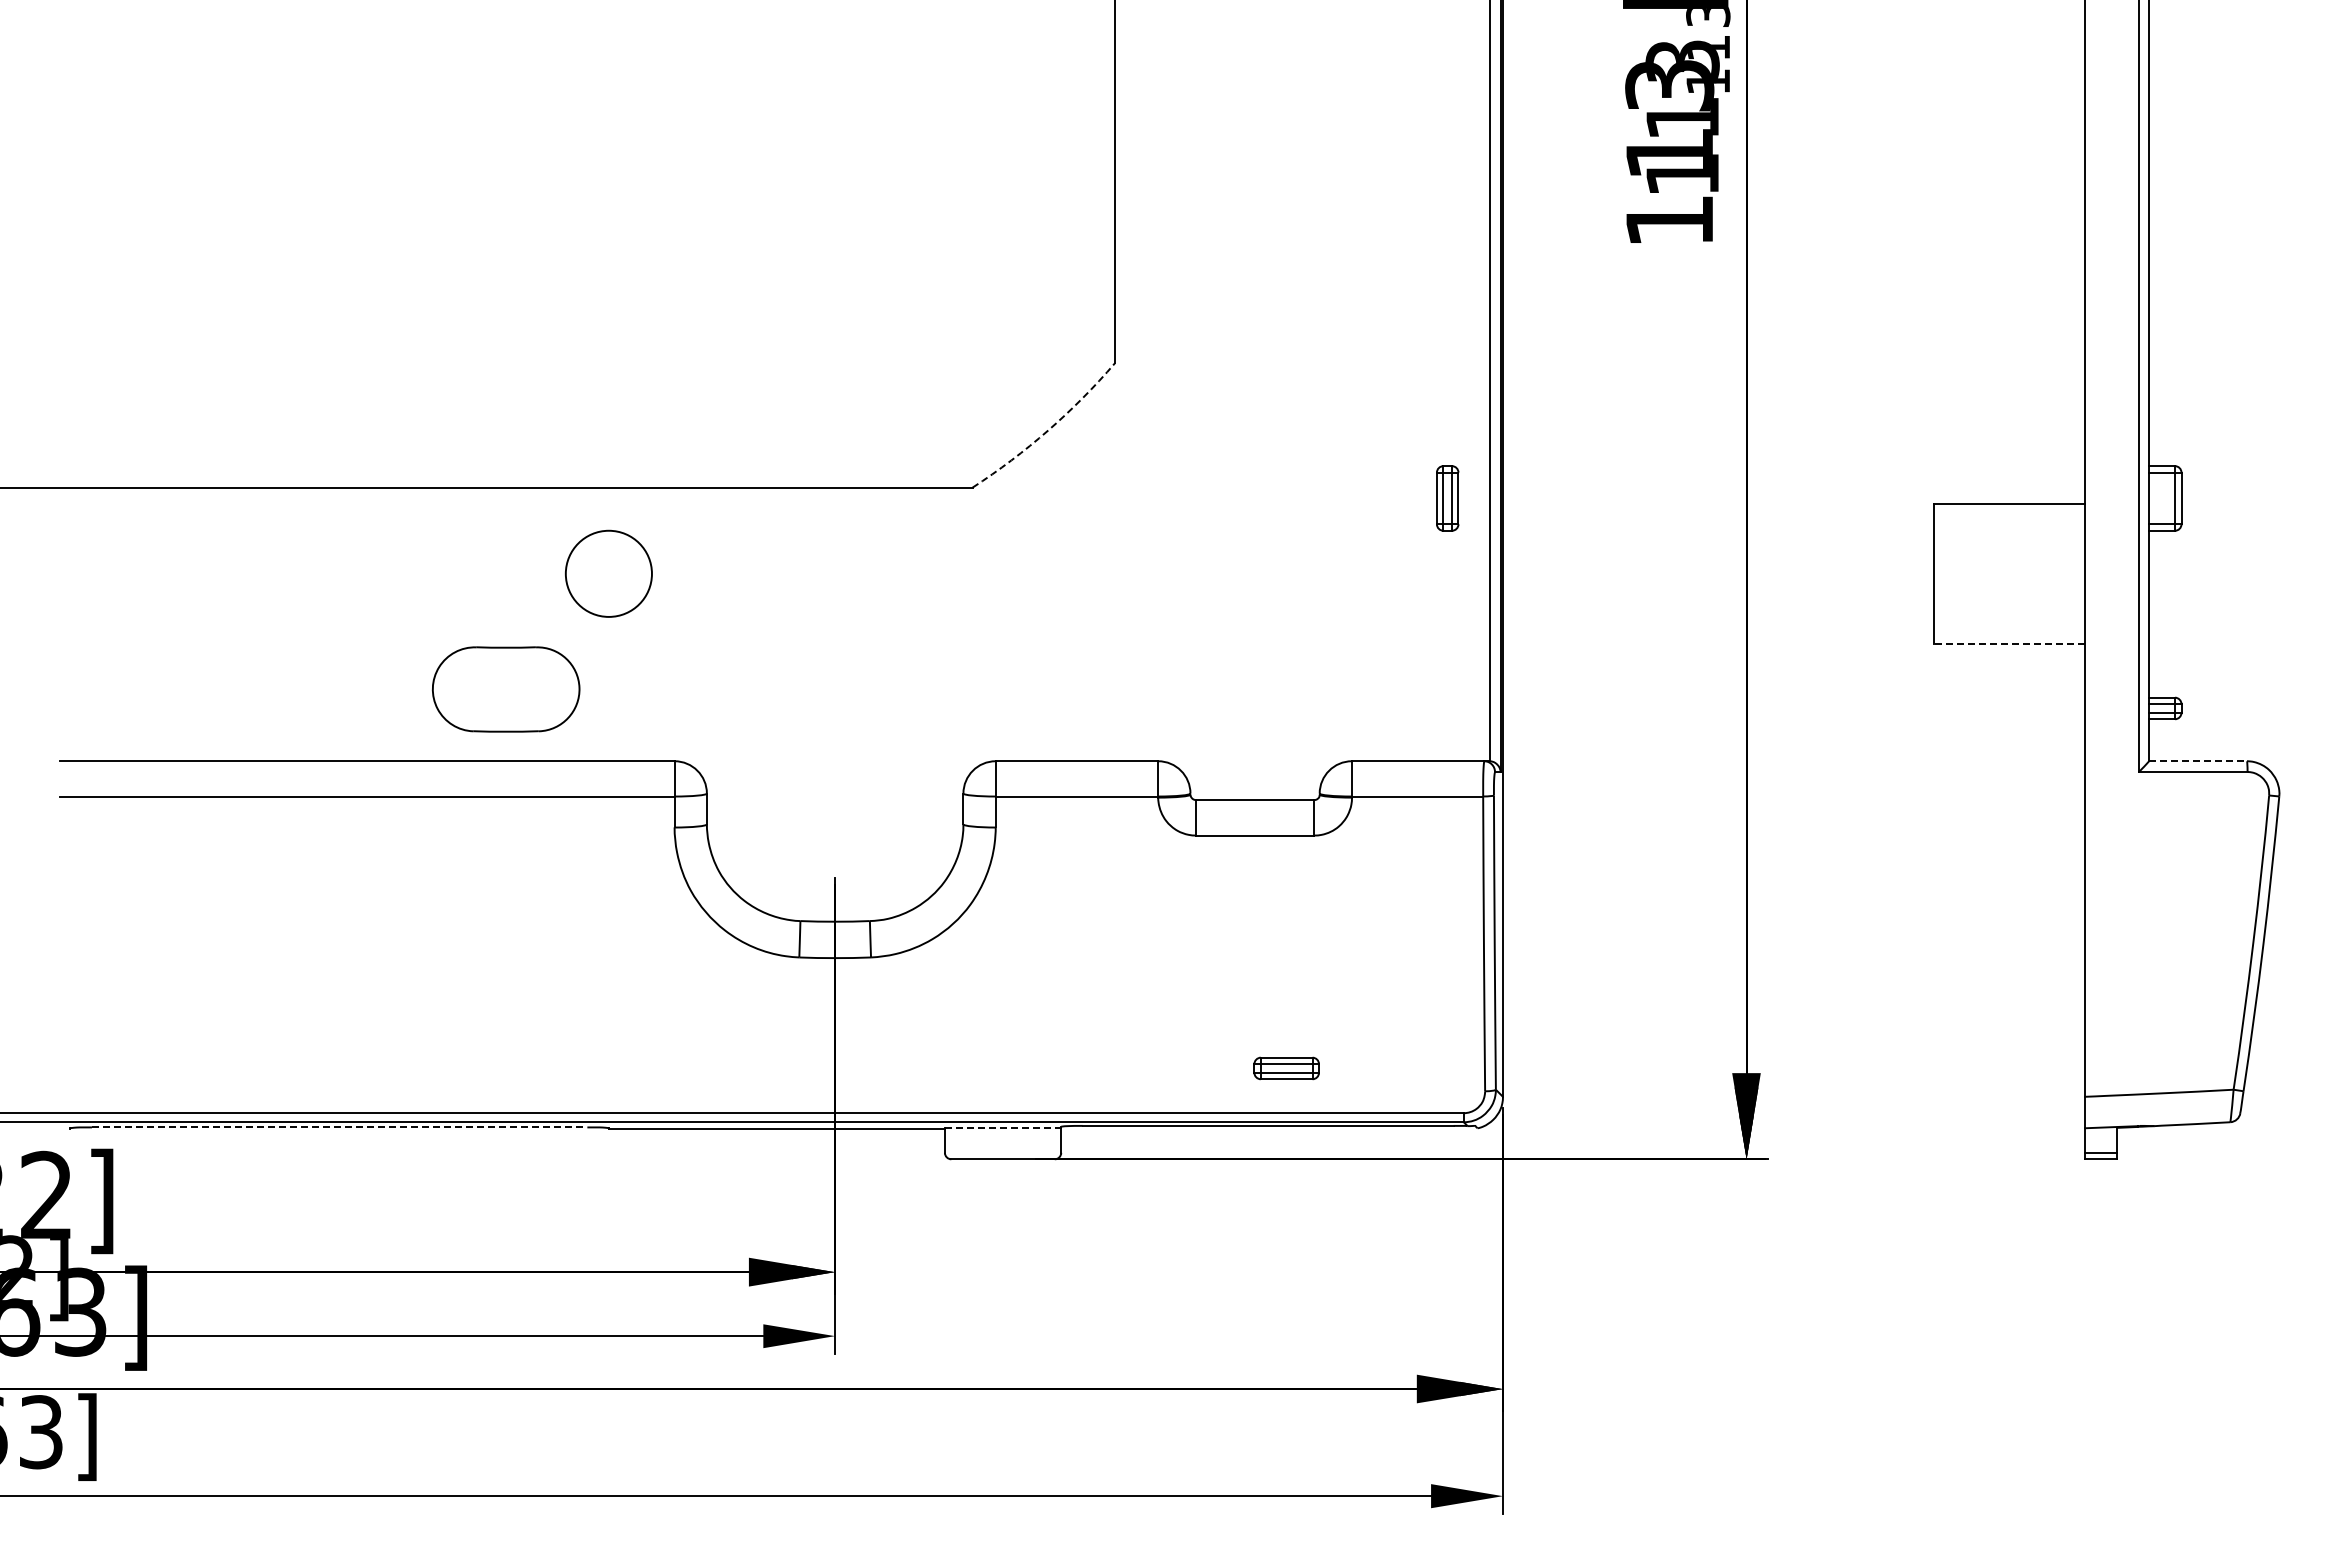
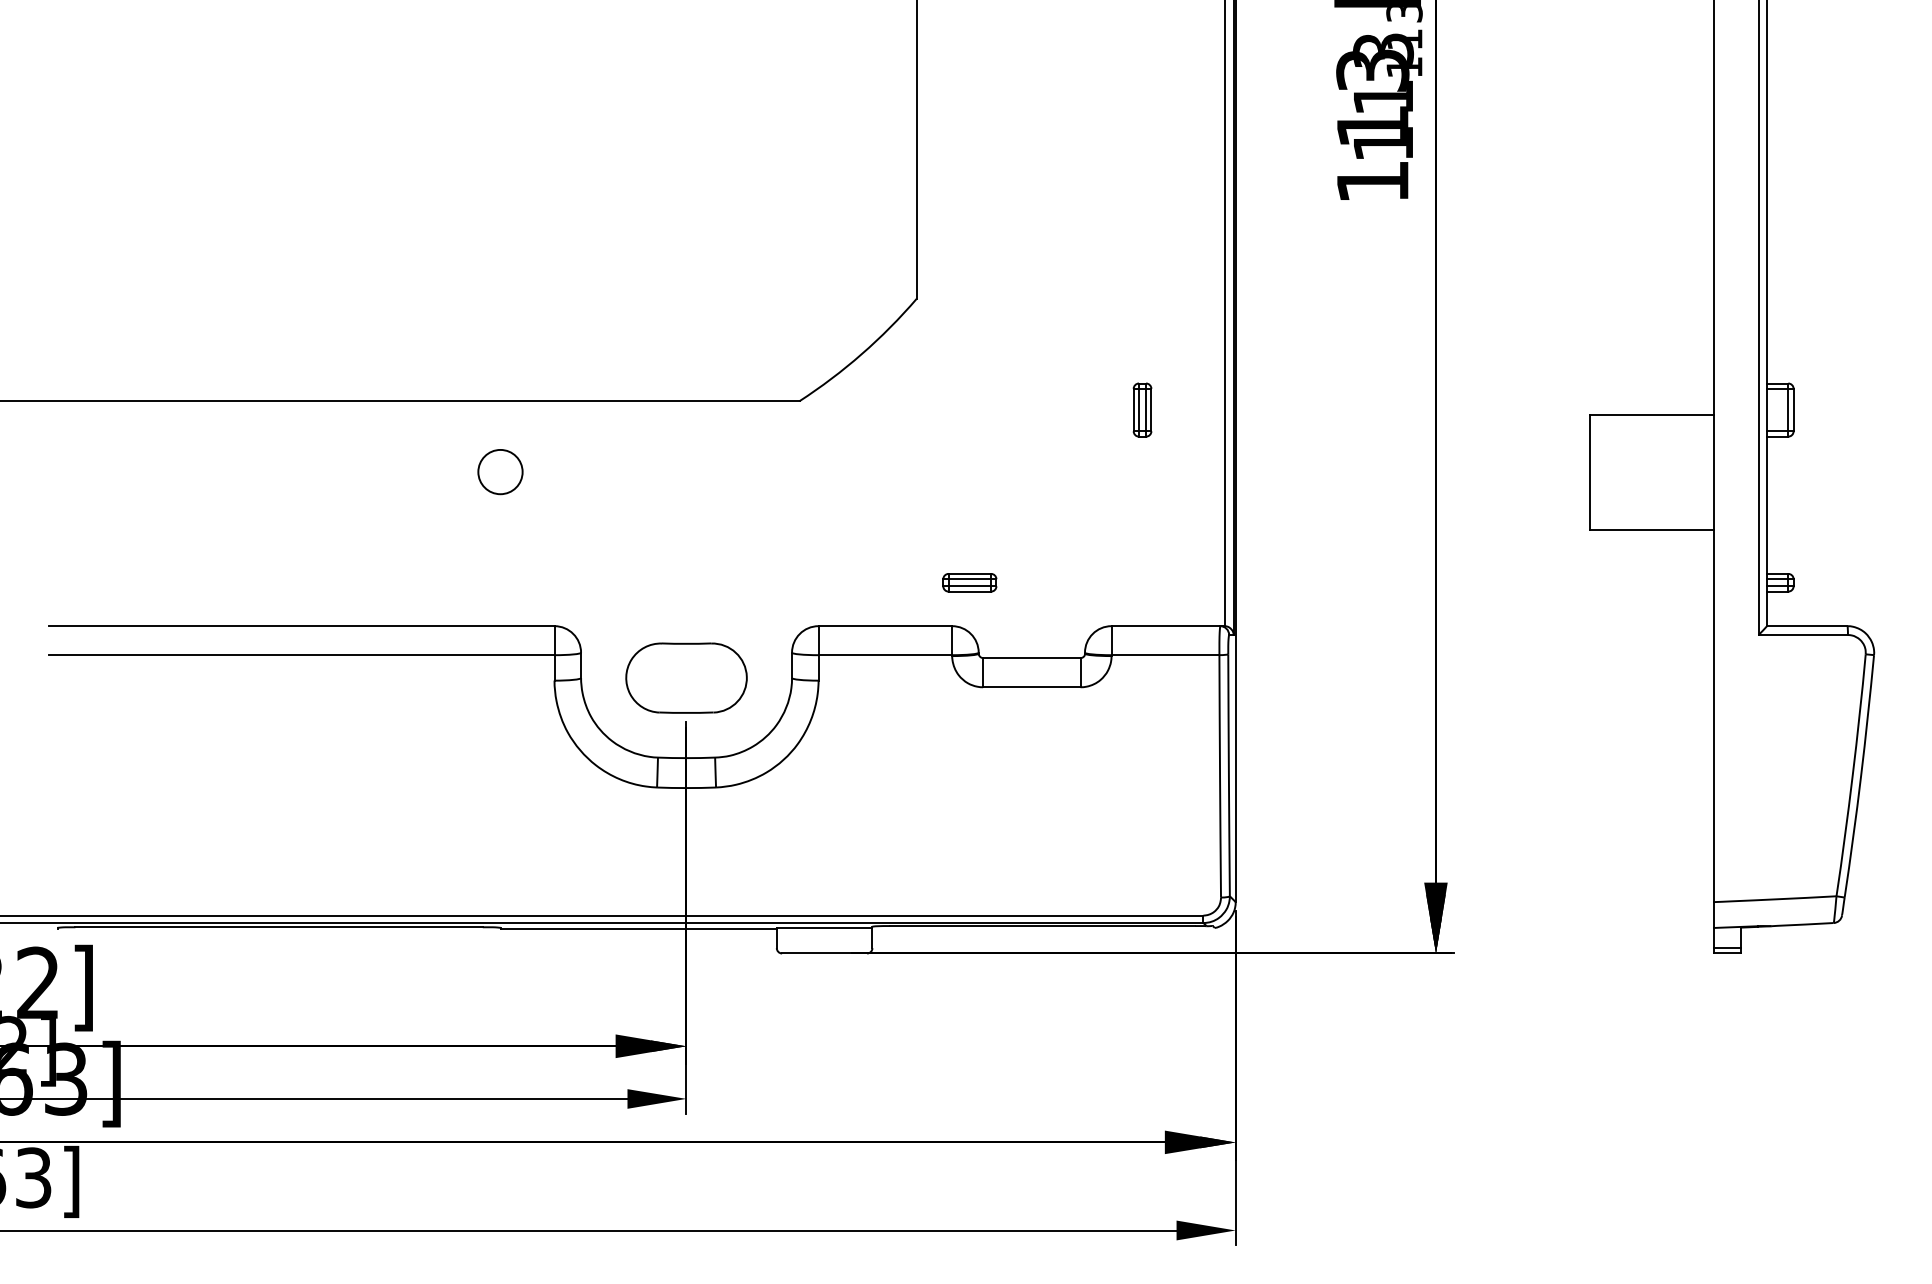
arc: (1048, 430) -> (861, 354), dashed -> solid
part: (1447, 498) -> (1142, 410), moved
circle: (608, 573) -> (500, 471), size x0.62
line: (2008, 643) -> (1651, 529), dashed -> solid
part: (506, 689) -> (686, 678), moved
line: (2198, 761) -> (1807, 626), dashed -> solid
part: (1286, 1068) -> (969, 582), moved
line: (339, 1127) -> (278, 927), dashed -> solid
line: (1003, 1127) -> (824, 927), dashed -> solid

